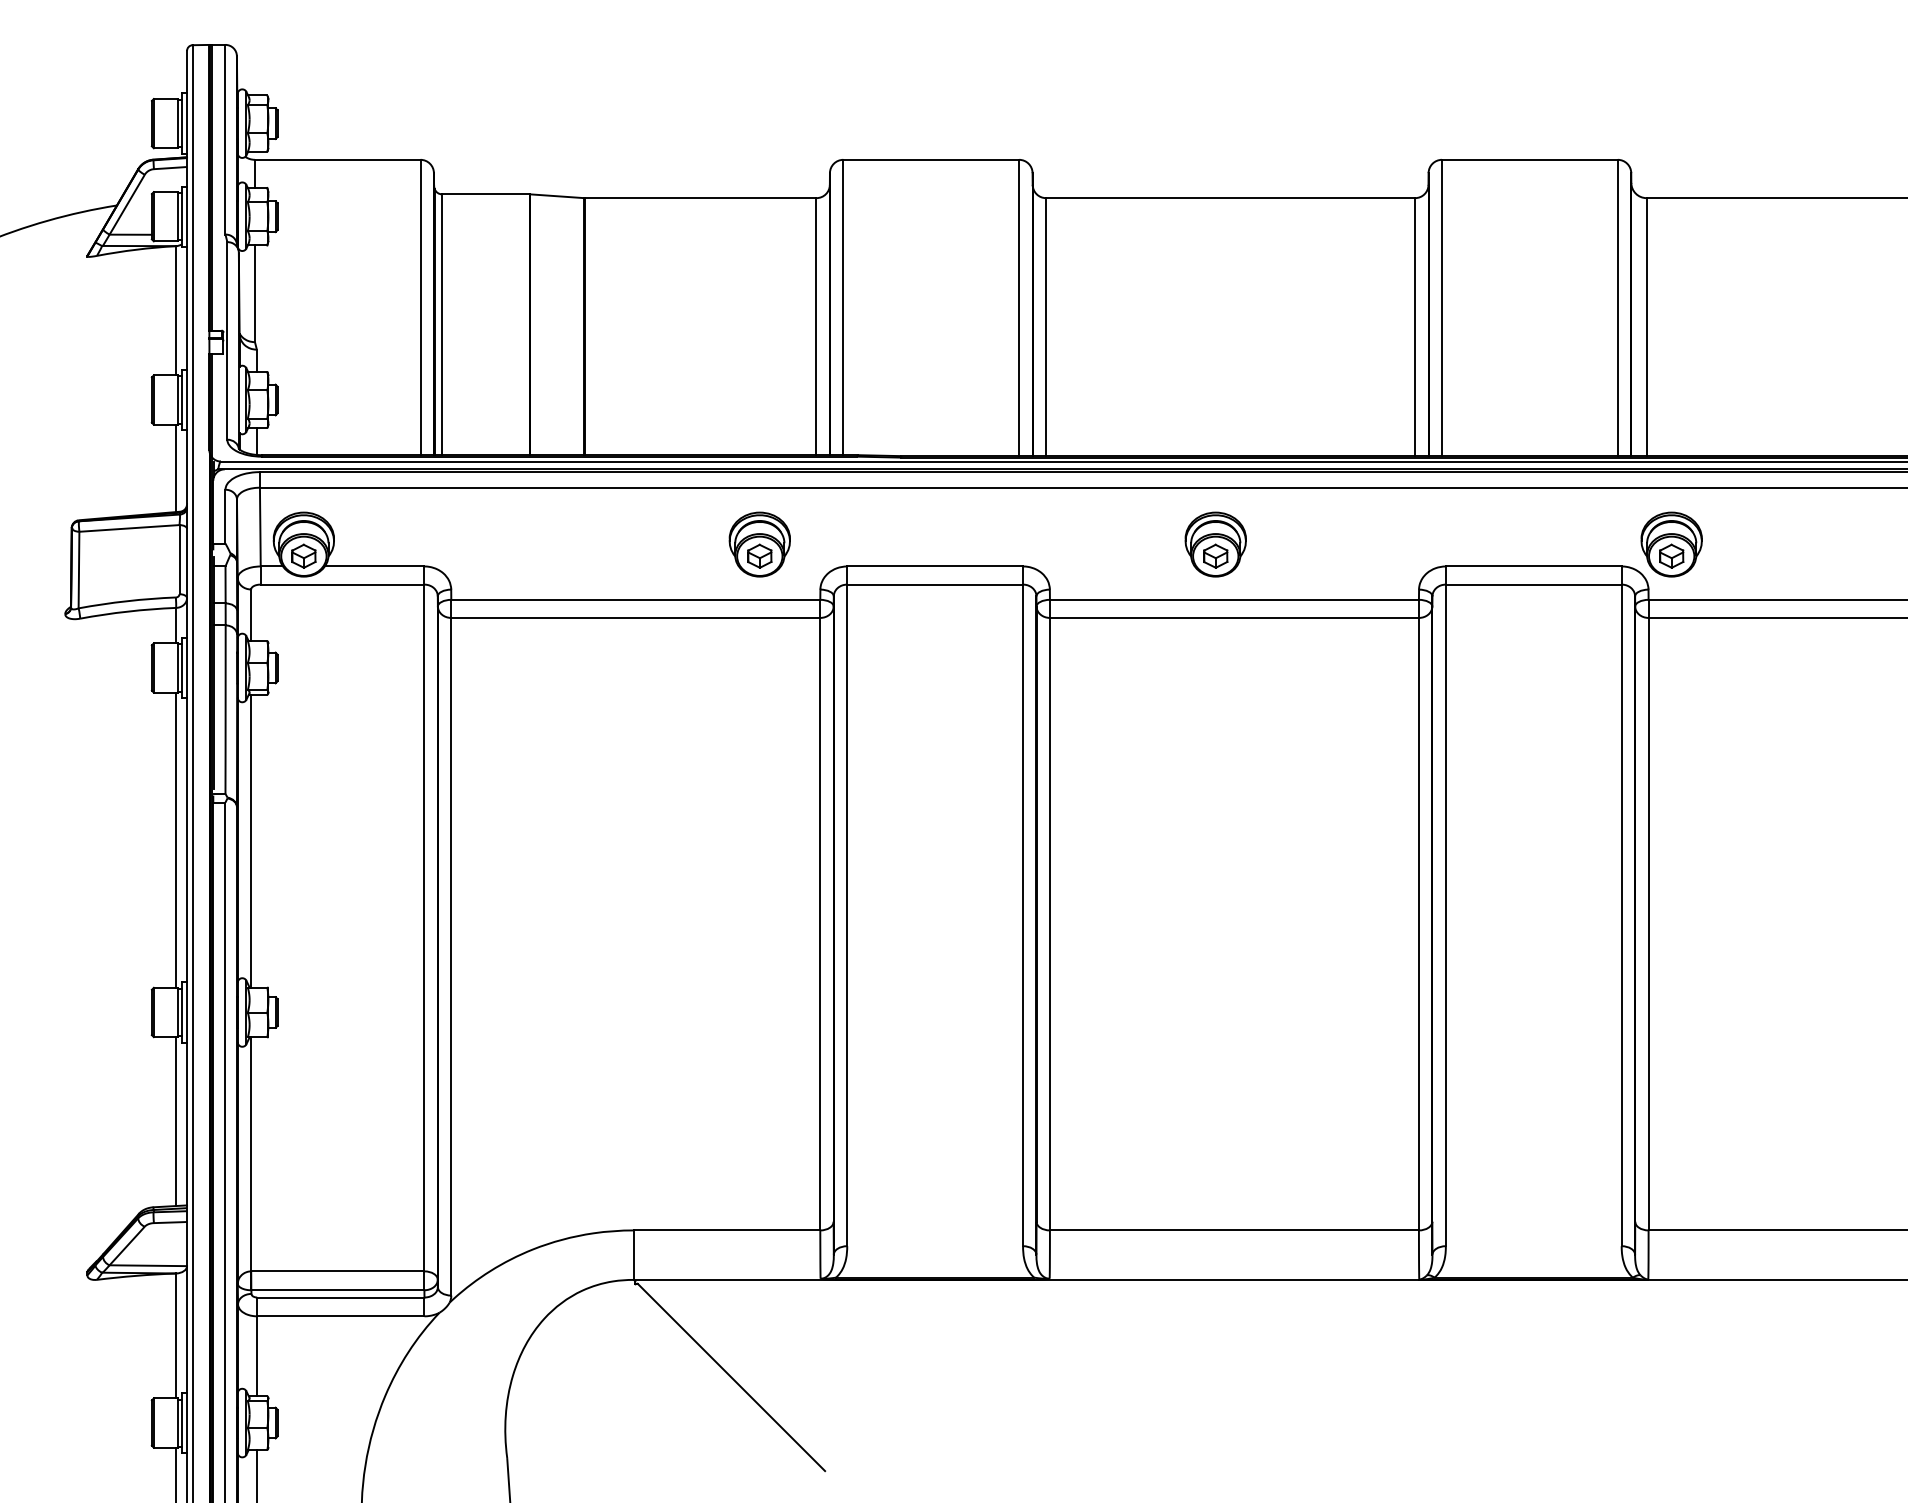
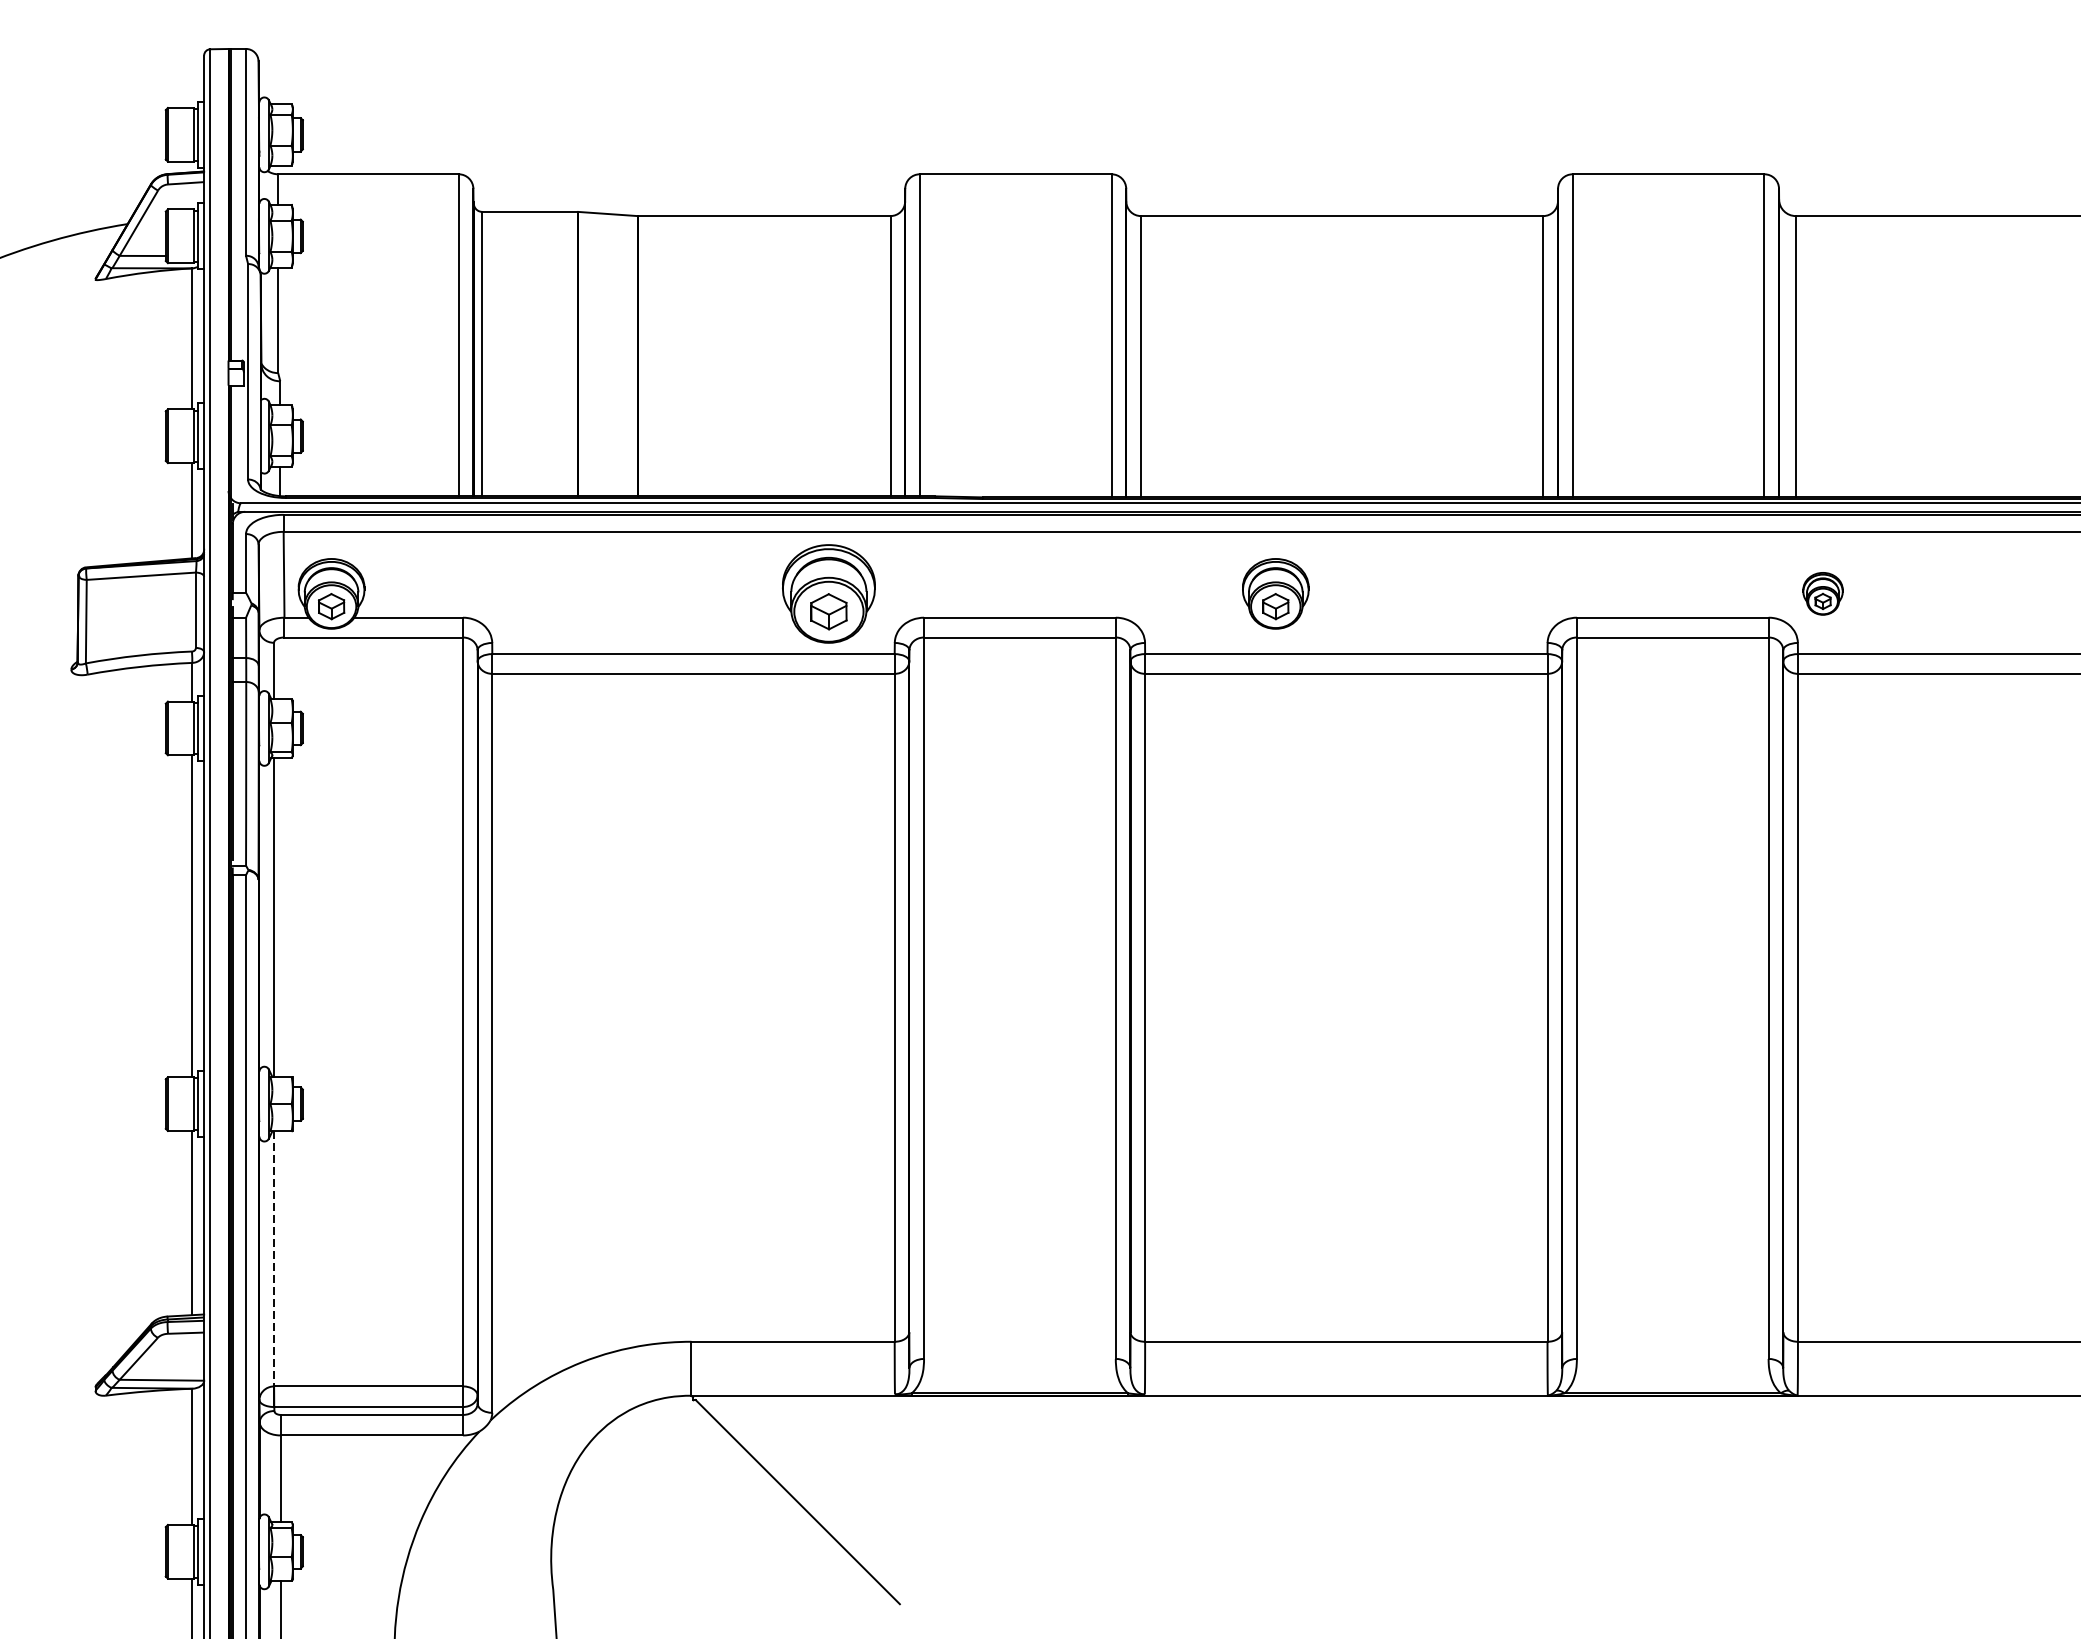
part: (759, 544) -> (828, 593), size x1.4
part: (1215, 544) -> (1275, 593), moved
part: (1671, 544) -> (1822, 593), size x0.6
line: (251, 1154) -> (274, 1258), solid -> dashed

